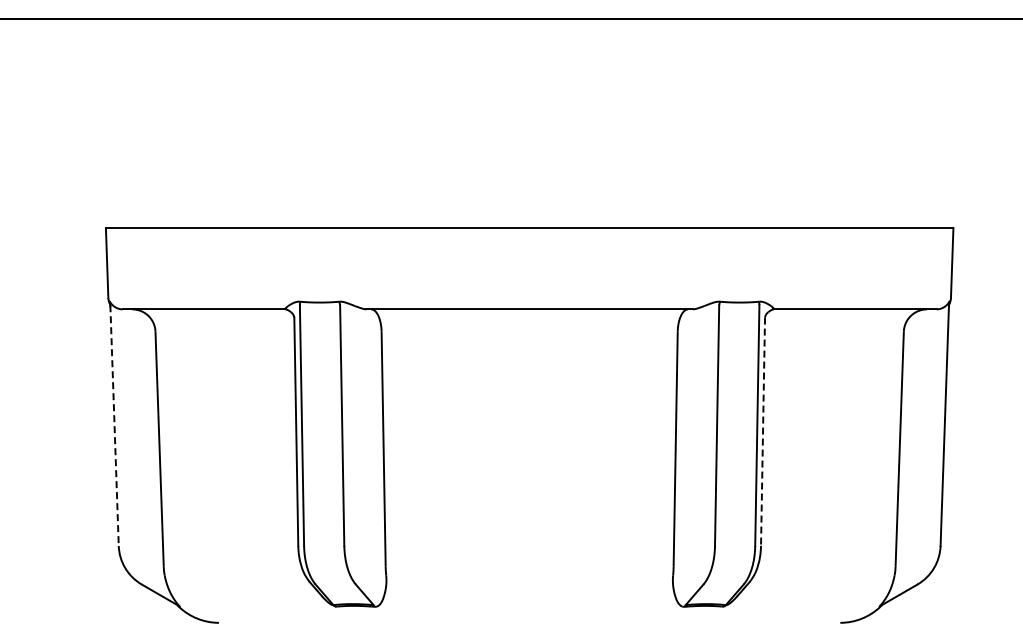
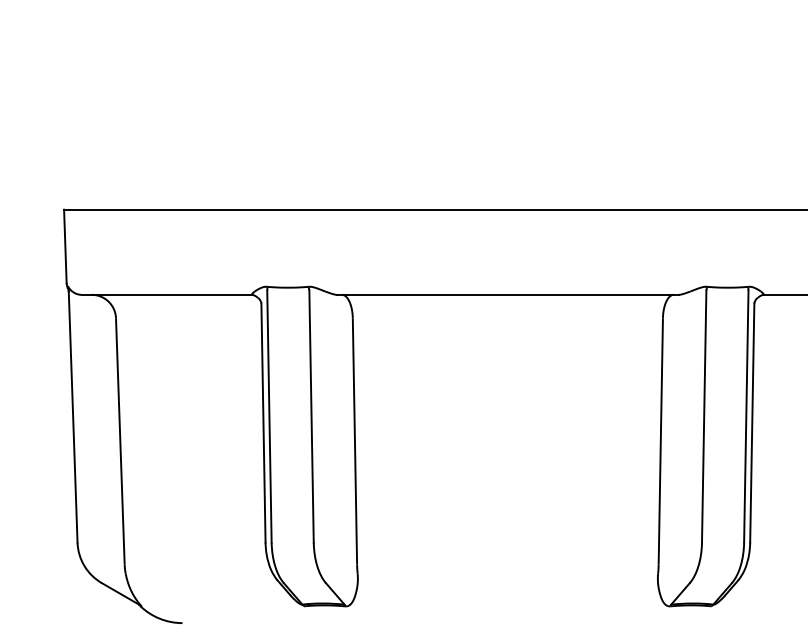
line: (114, 426) -> (73, 417), dashed -> solid
line: (763, 432) -> (752, 423), dashed -> solid

